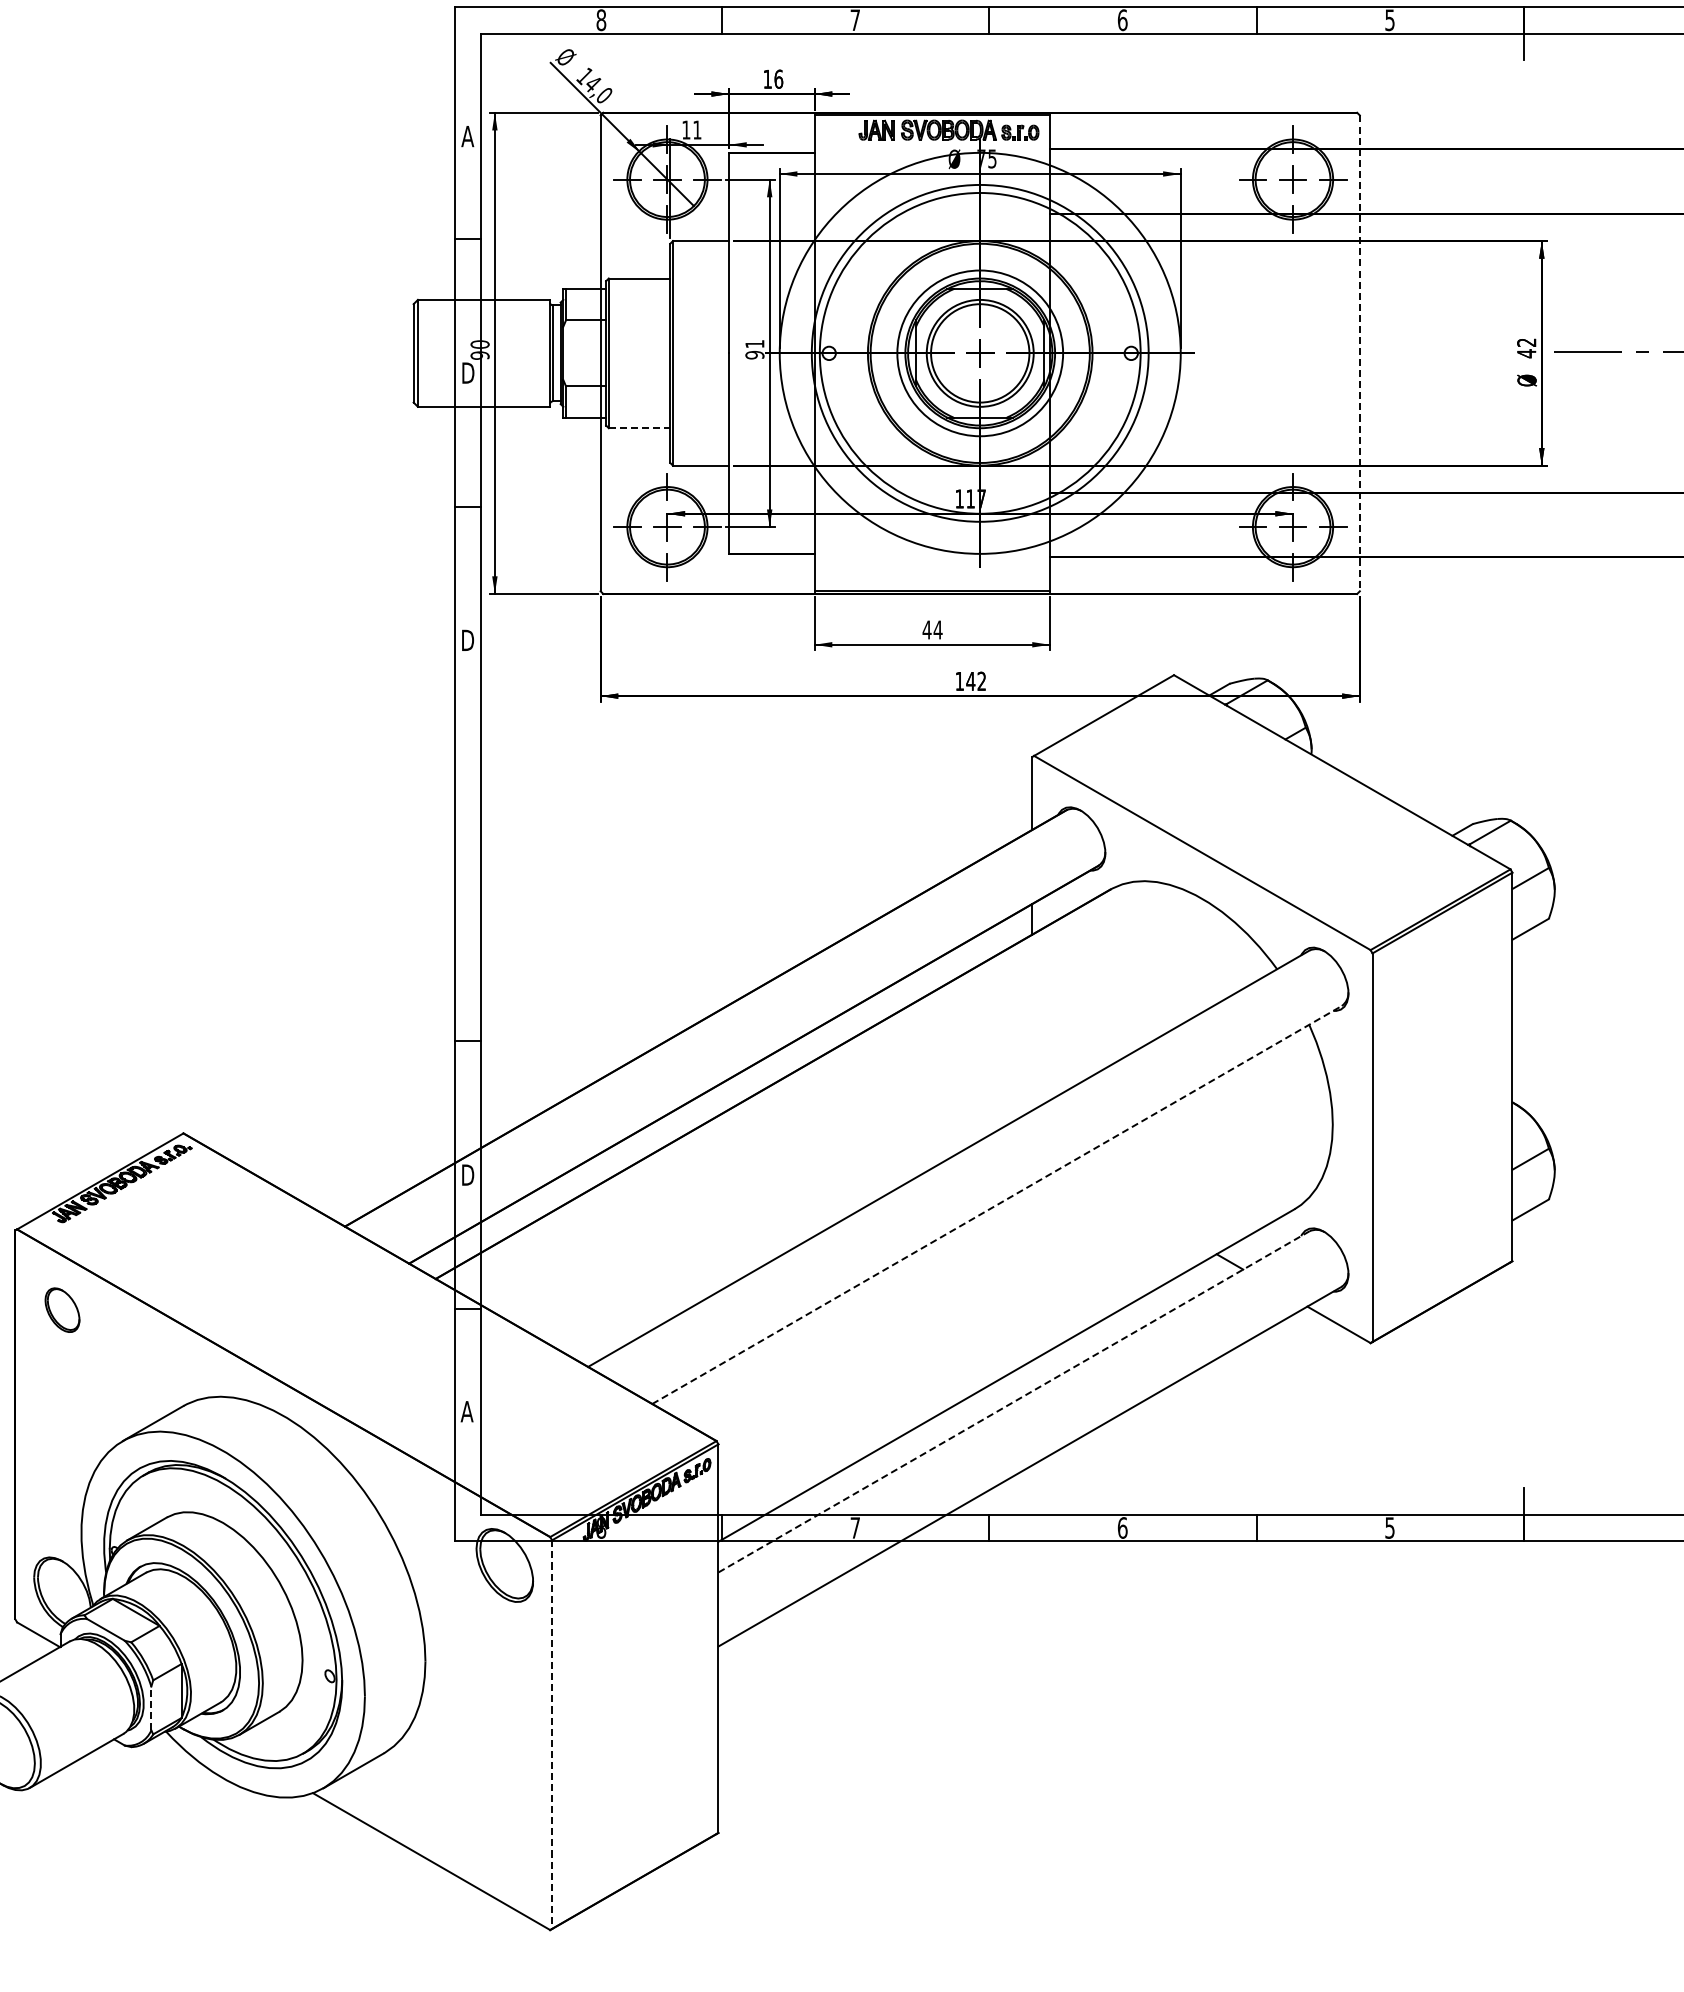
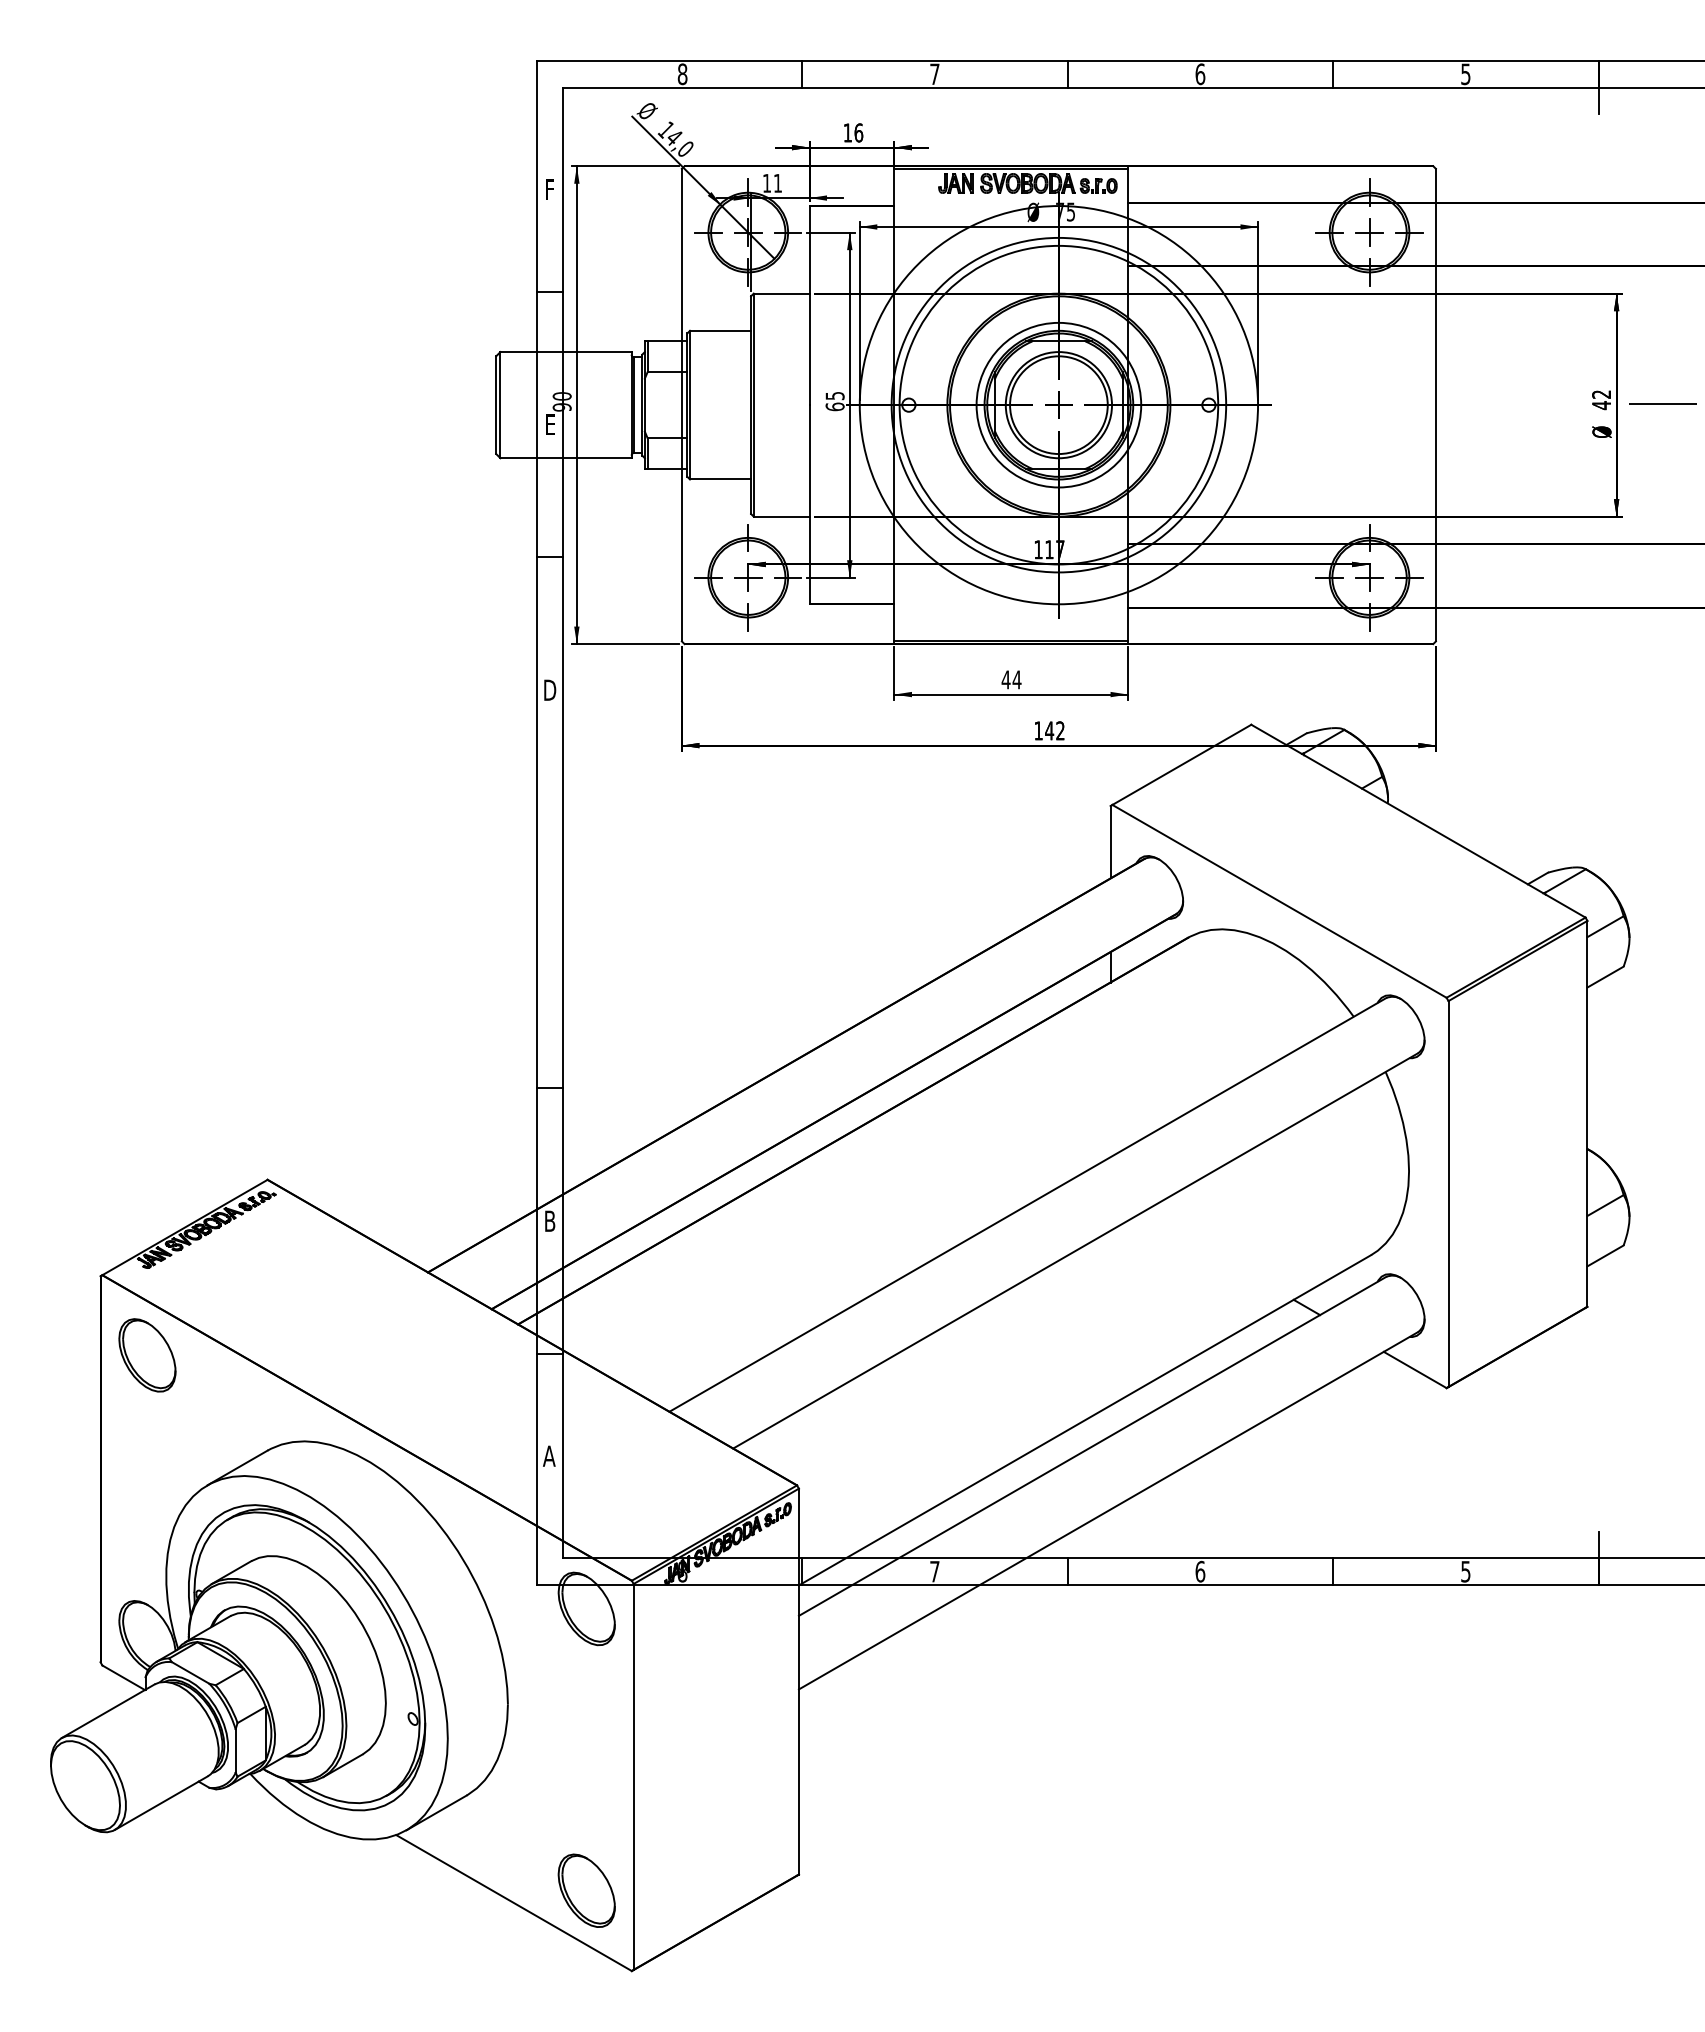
text: (467, 136) -> (549, 189), A -> F
text: (754, 349) -> (834, 401), 91 -> 65
line: (1359, 353) -> (1435, 405), dashed -> solid
text: (468, 372) -> (550, 424), D -> E
line: (639, 428) -> (720, 479), dashed -> solid
text: (468, 1174) -> (550, 1220), D -> B
line: (997, 1204) -> (1076, 1250), dashed -> solid
part: (62, 1310) -> (147, 1355), size x1.67
line: (1014, 1401) -> (1092, 1446), dashed -> solid
line: (151, 1707) -> (235, 1750), dashed -> solid
line: (551, 1734) -> (633, 1776), dashed -> solid
part: (504, 1848) -> (586, 1890), added

